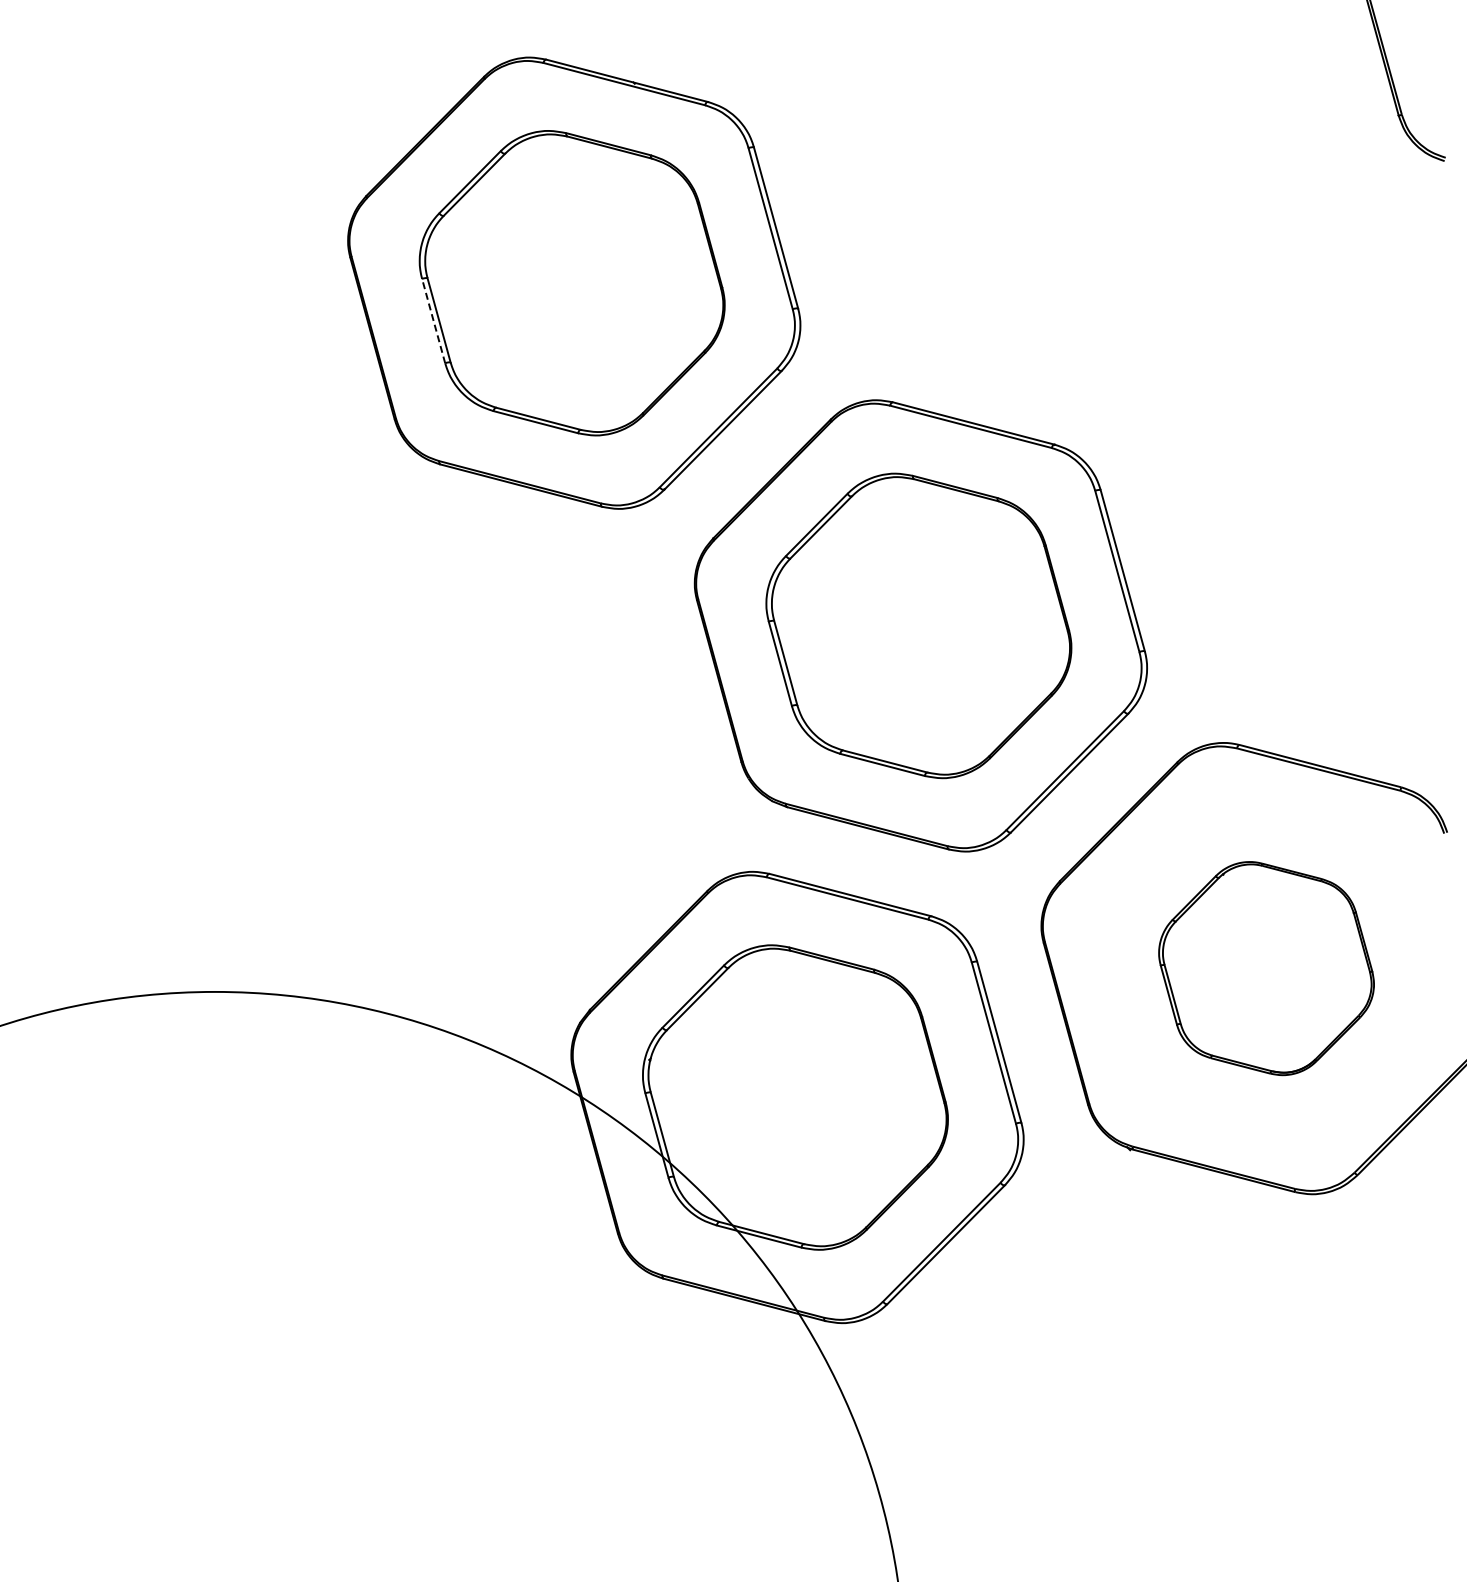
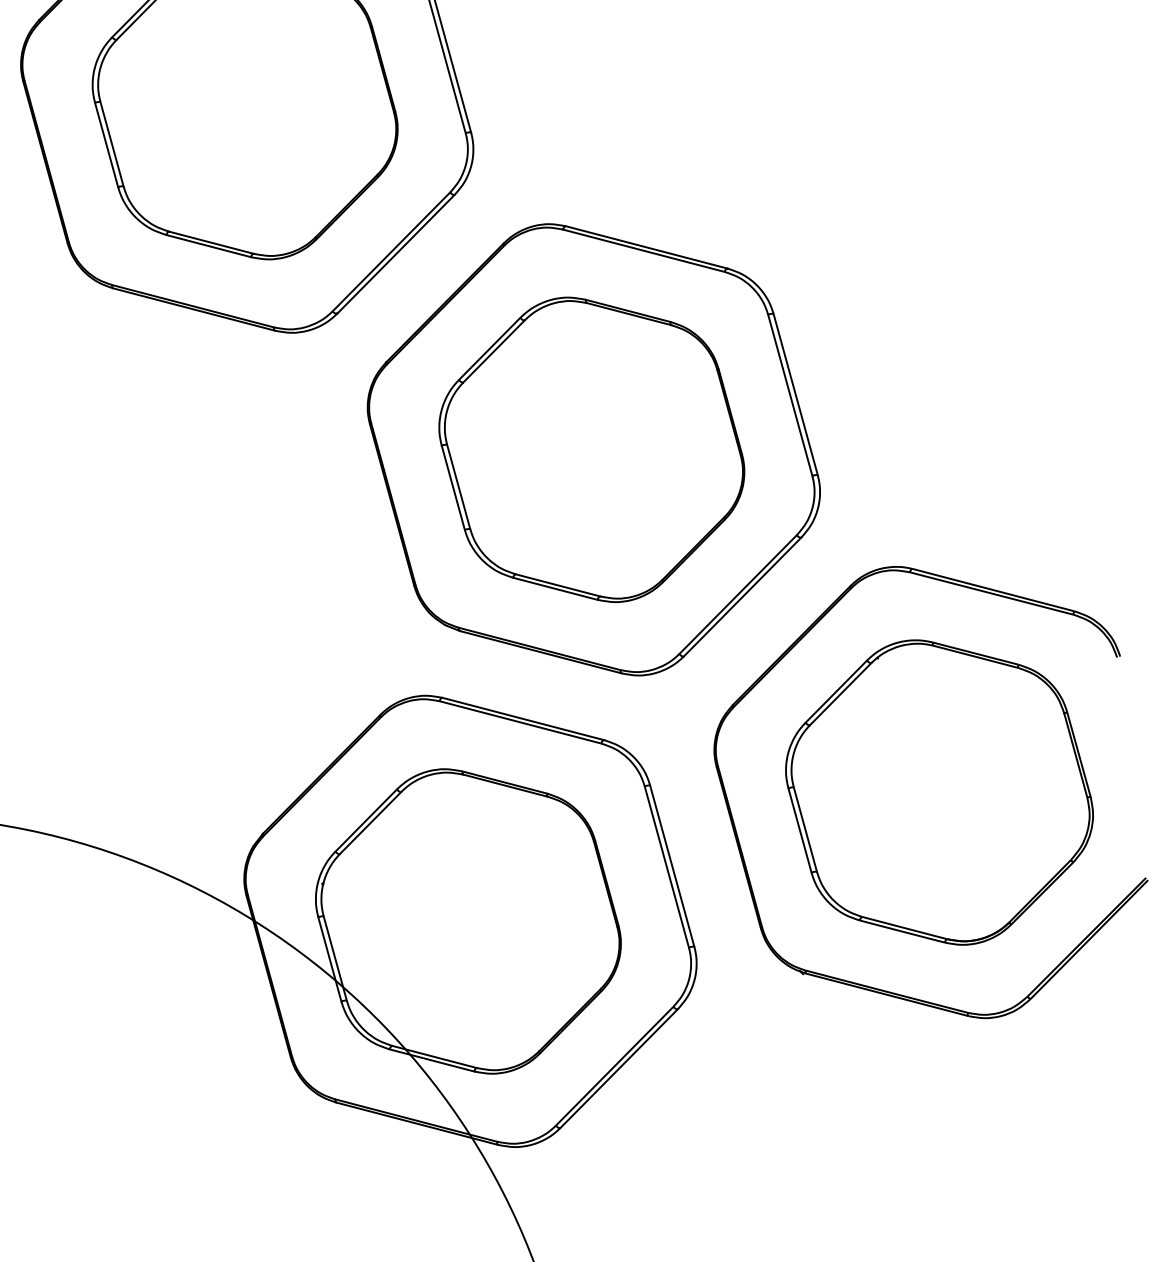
line: (433, 321) -> (106, 145), dashed -> solid
part: (1266, 968) -> (939, 792), size x1.43

